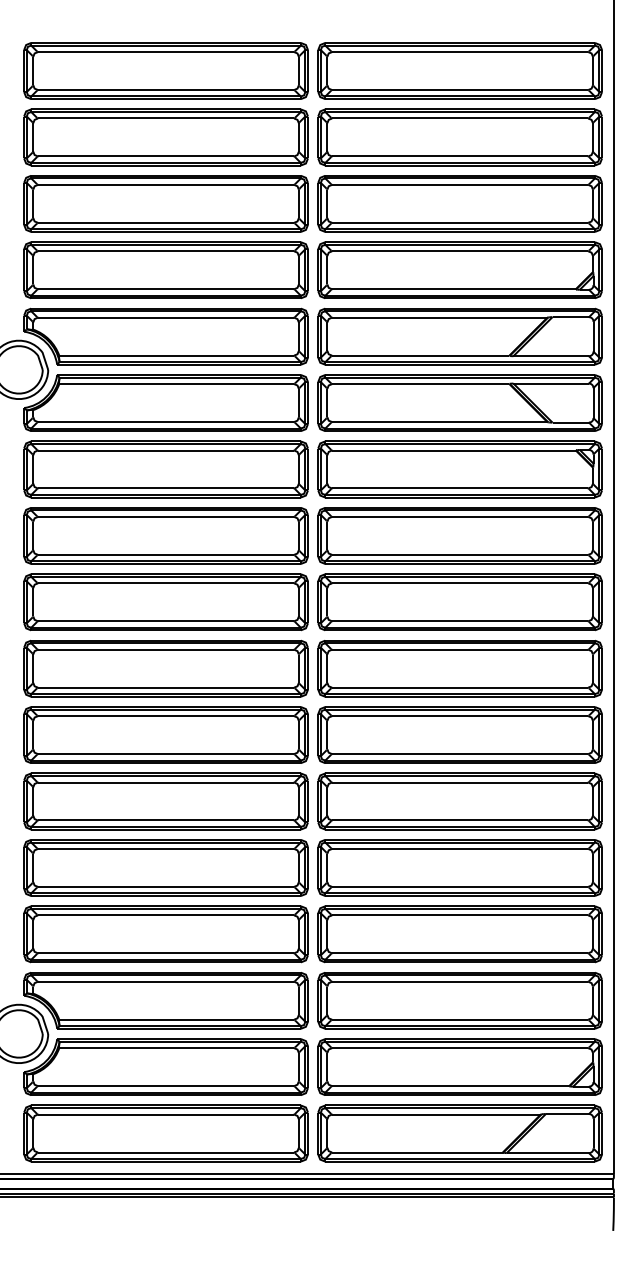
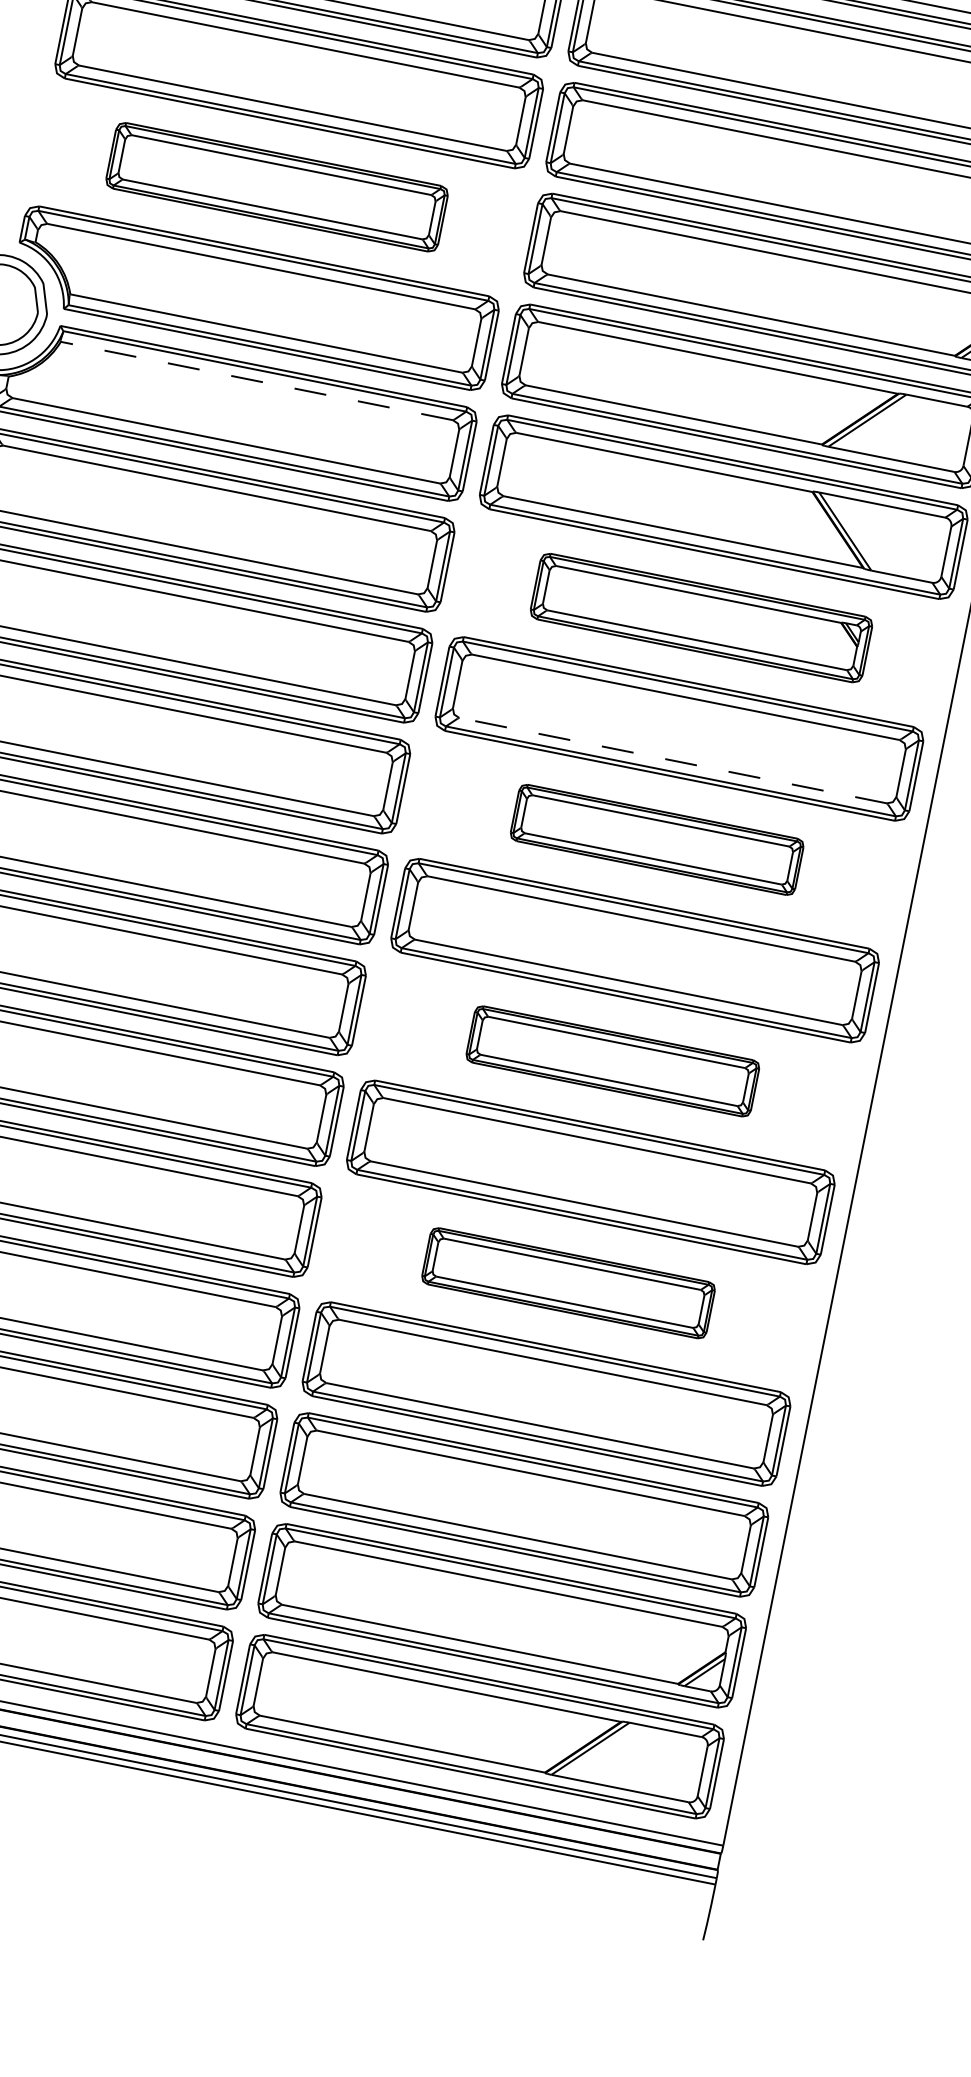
part: (165, 269) -> (276, 185), size x0.7
line: (176, 384) -> (256, 381), solid -> dashed
part: (459, 469) -> (700, 617), size x0.7
line: (459, 554) -> (672, 759), solid -> dashed
part: (459, 602) -> (656, 839), size x0.6
part: (459, 734) -> (612, 1060), size x0.6
part: (459, 867) -> (567, 1282), size x0.6

